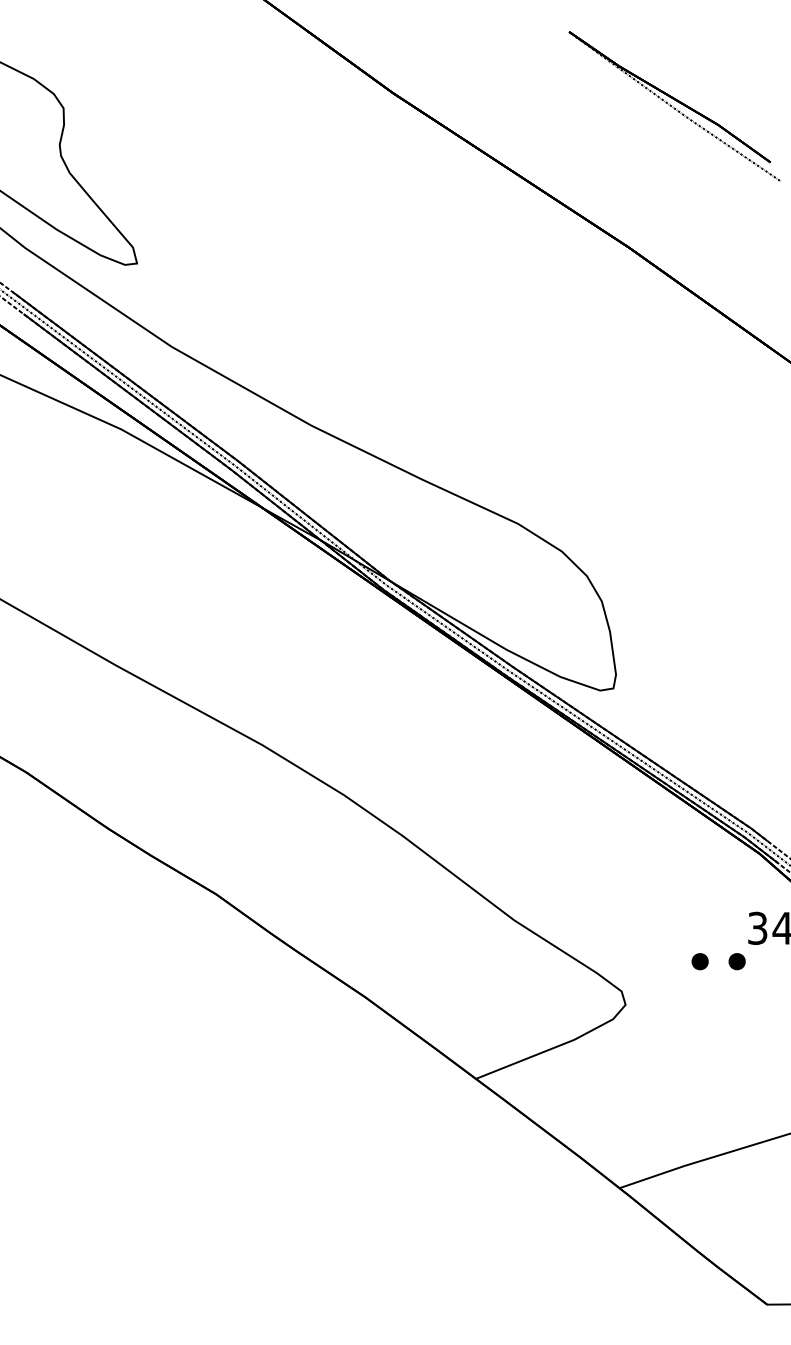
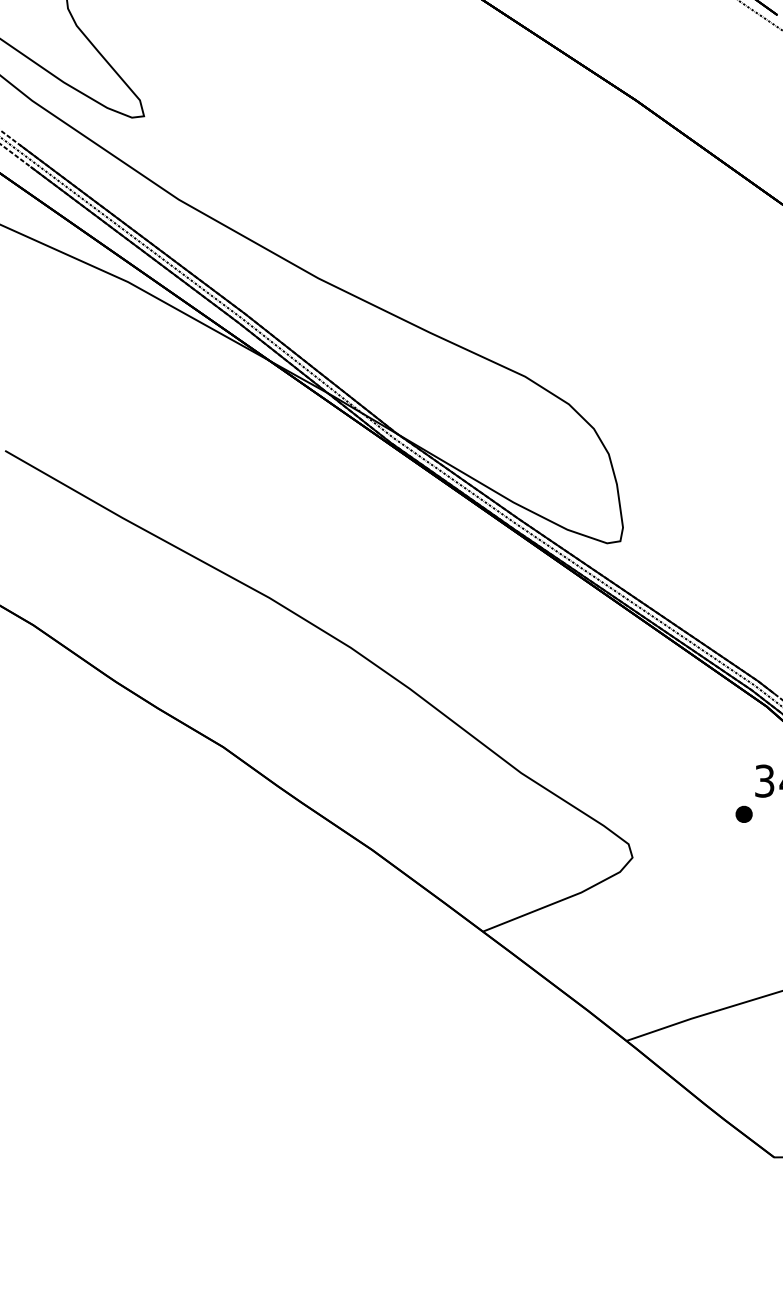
part: (699, 961) -> (706, 814), removed

